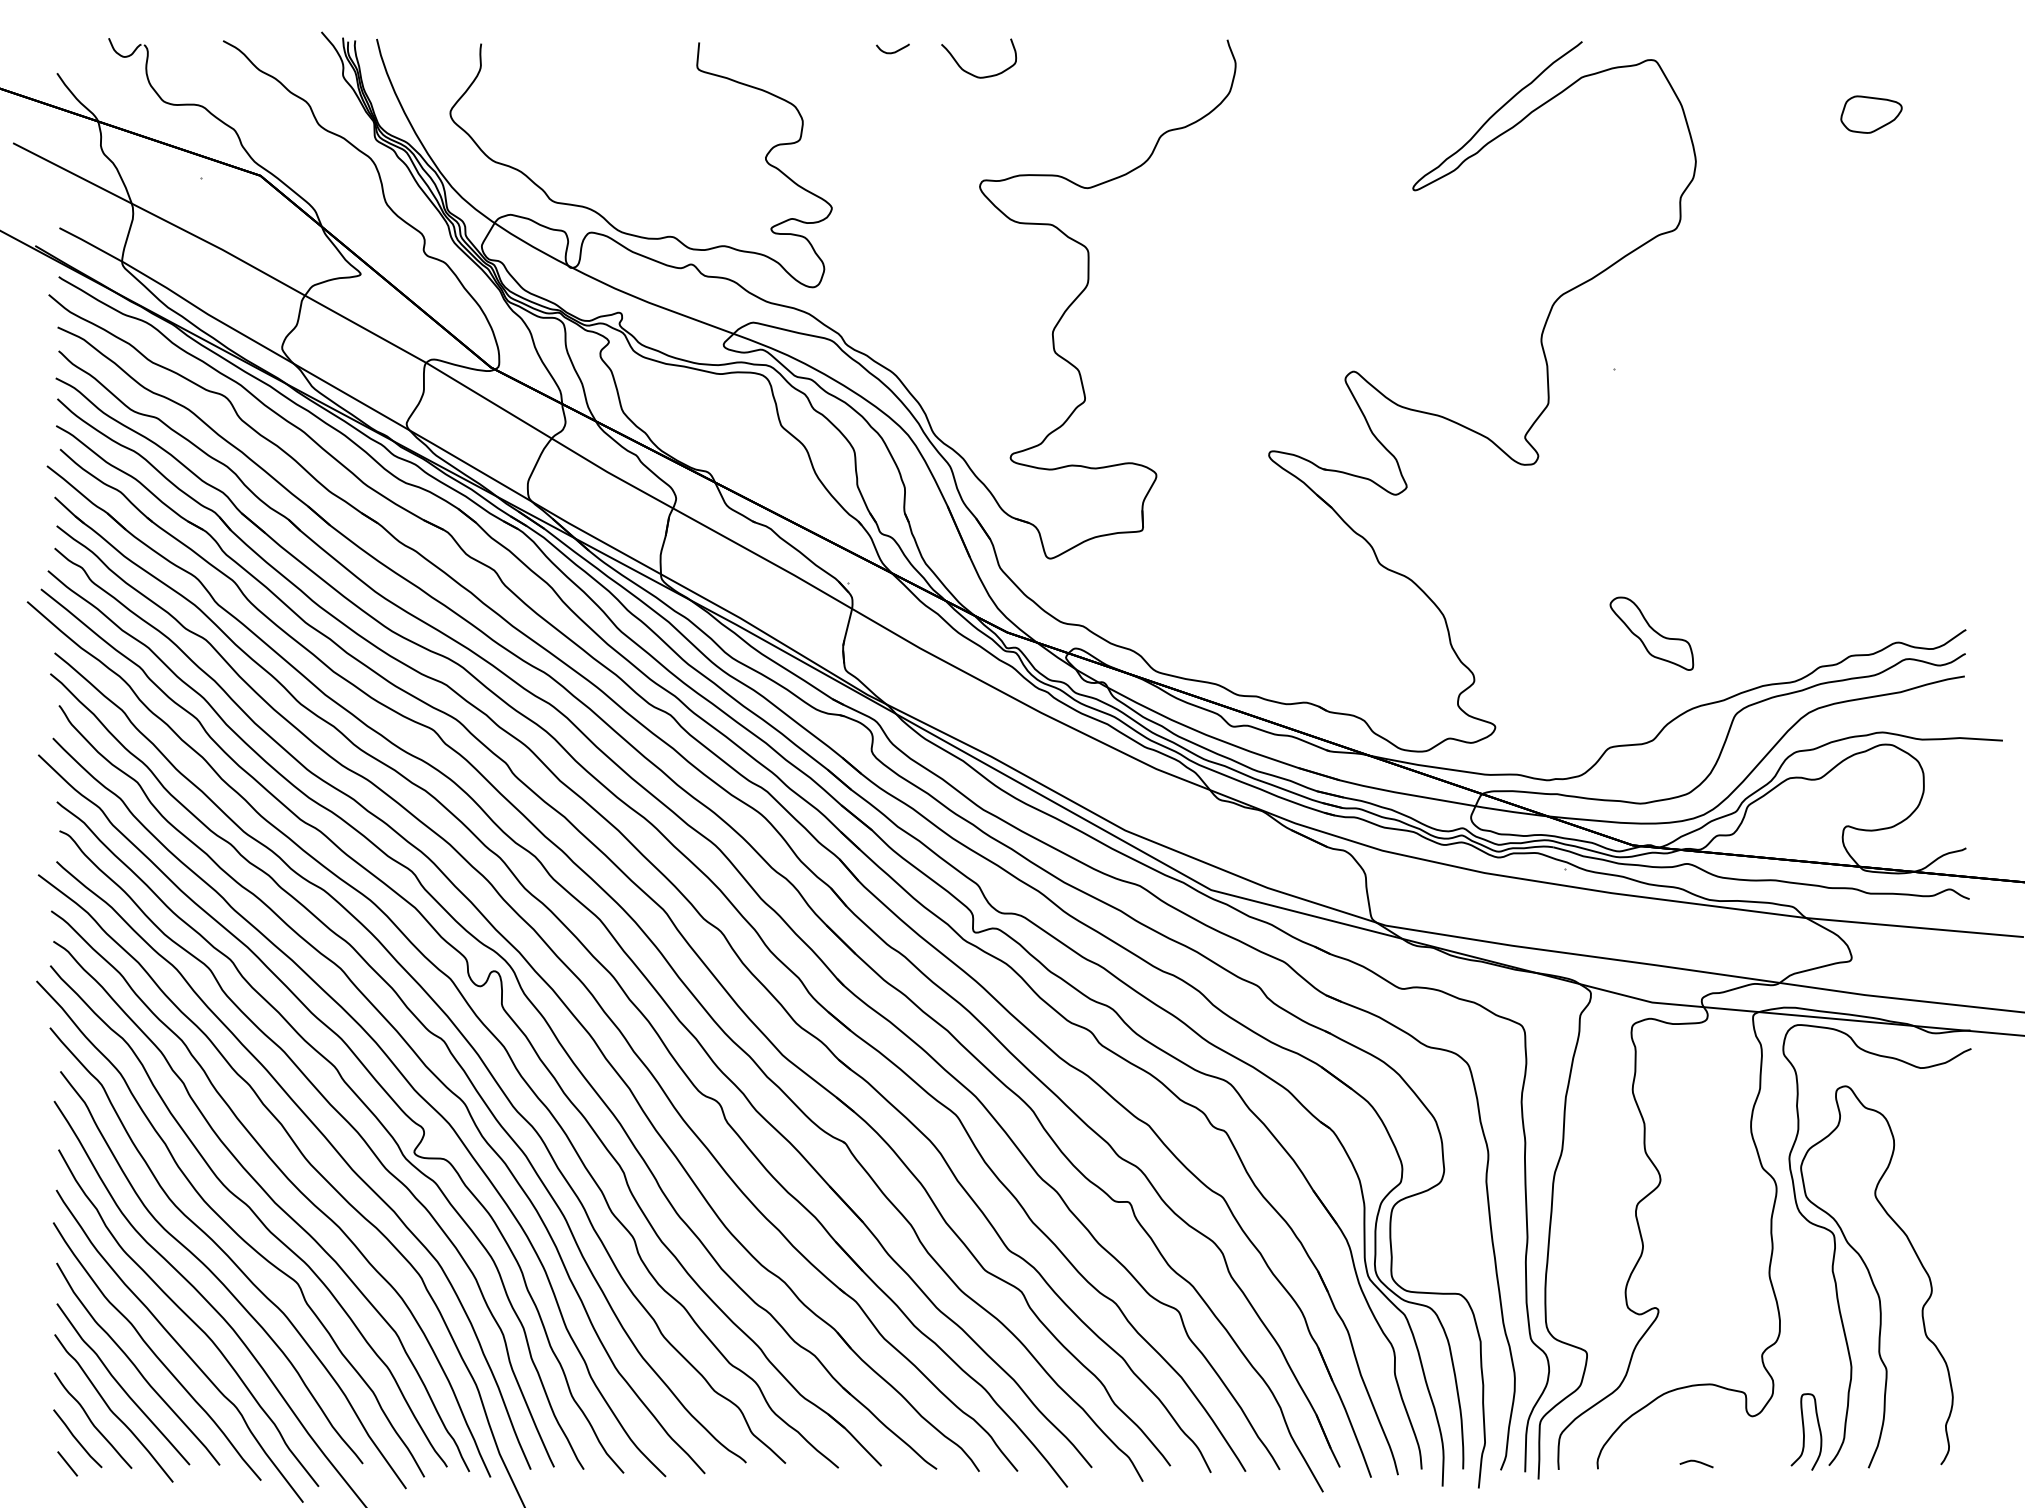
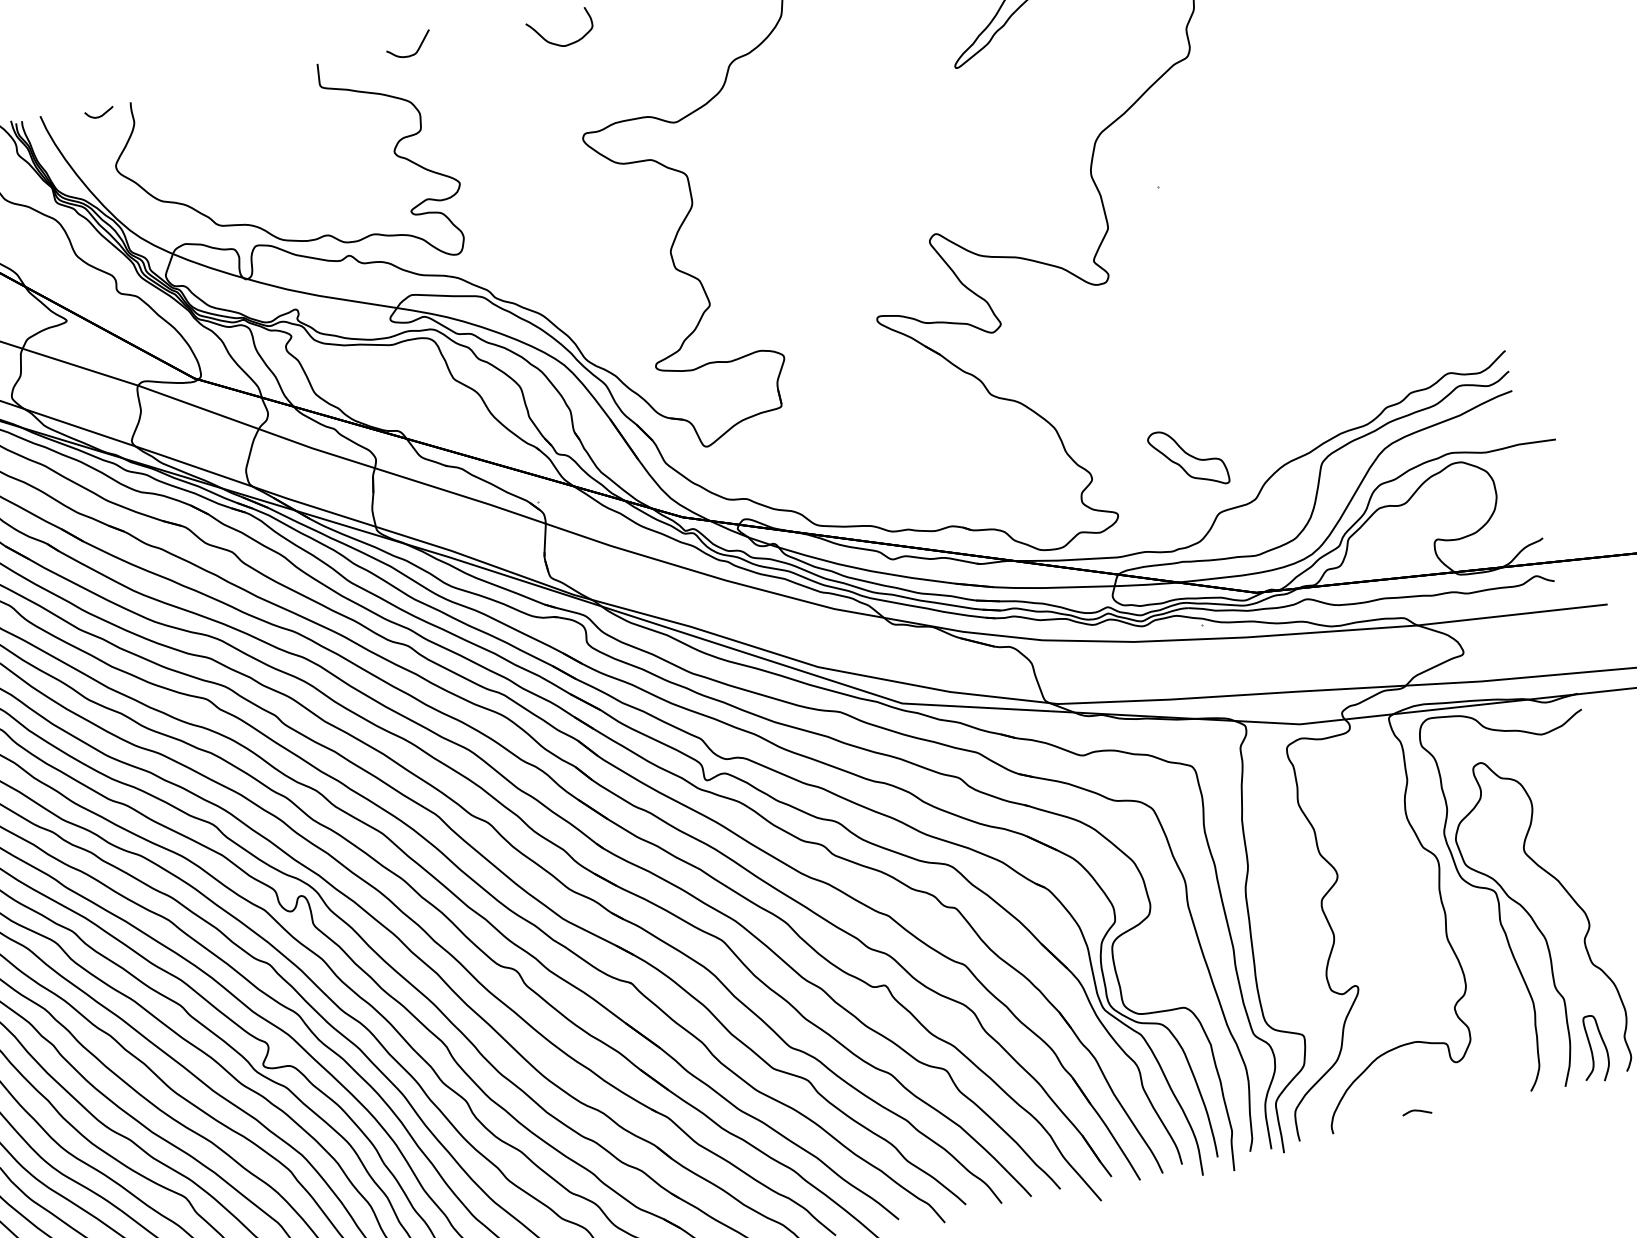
curve: (813, 49) -> (416, 50), added
curve: (893, 51) -> (100, 115), moved
part: (1651, 633) -> (1188, 458), moved
curve: (1804, 1431) -> (1591, 1048), moved

